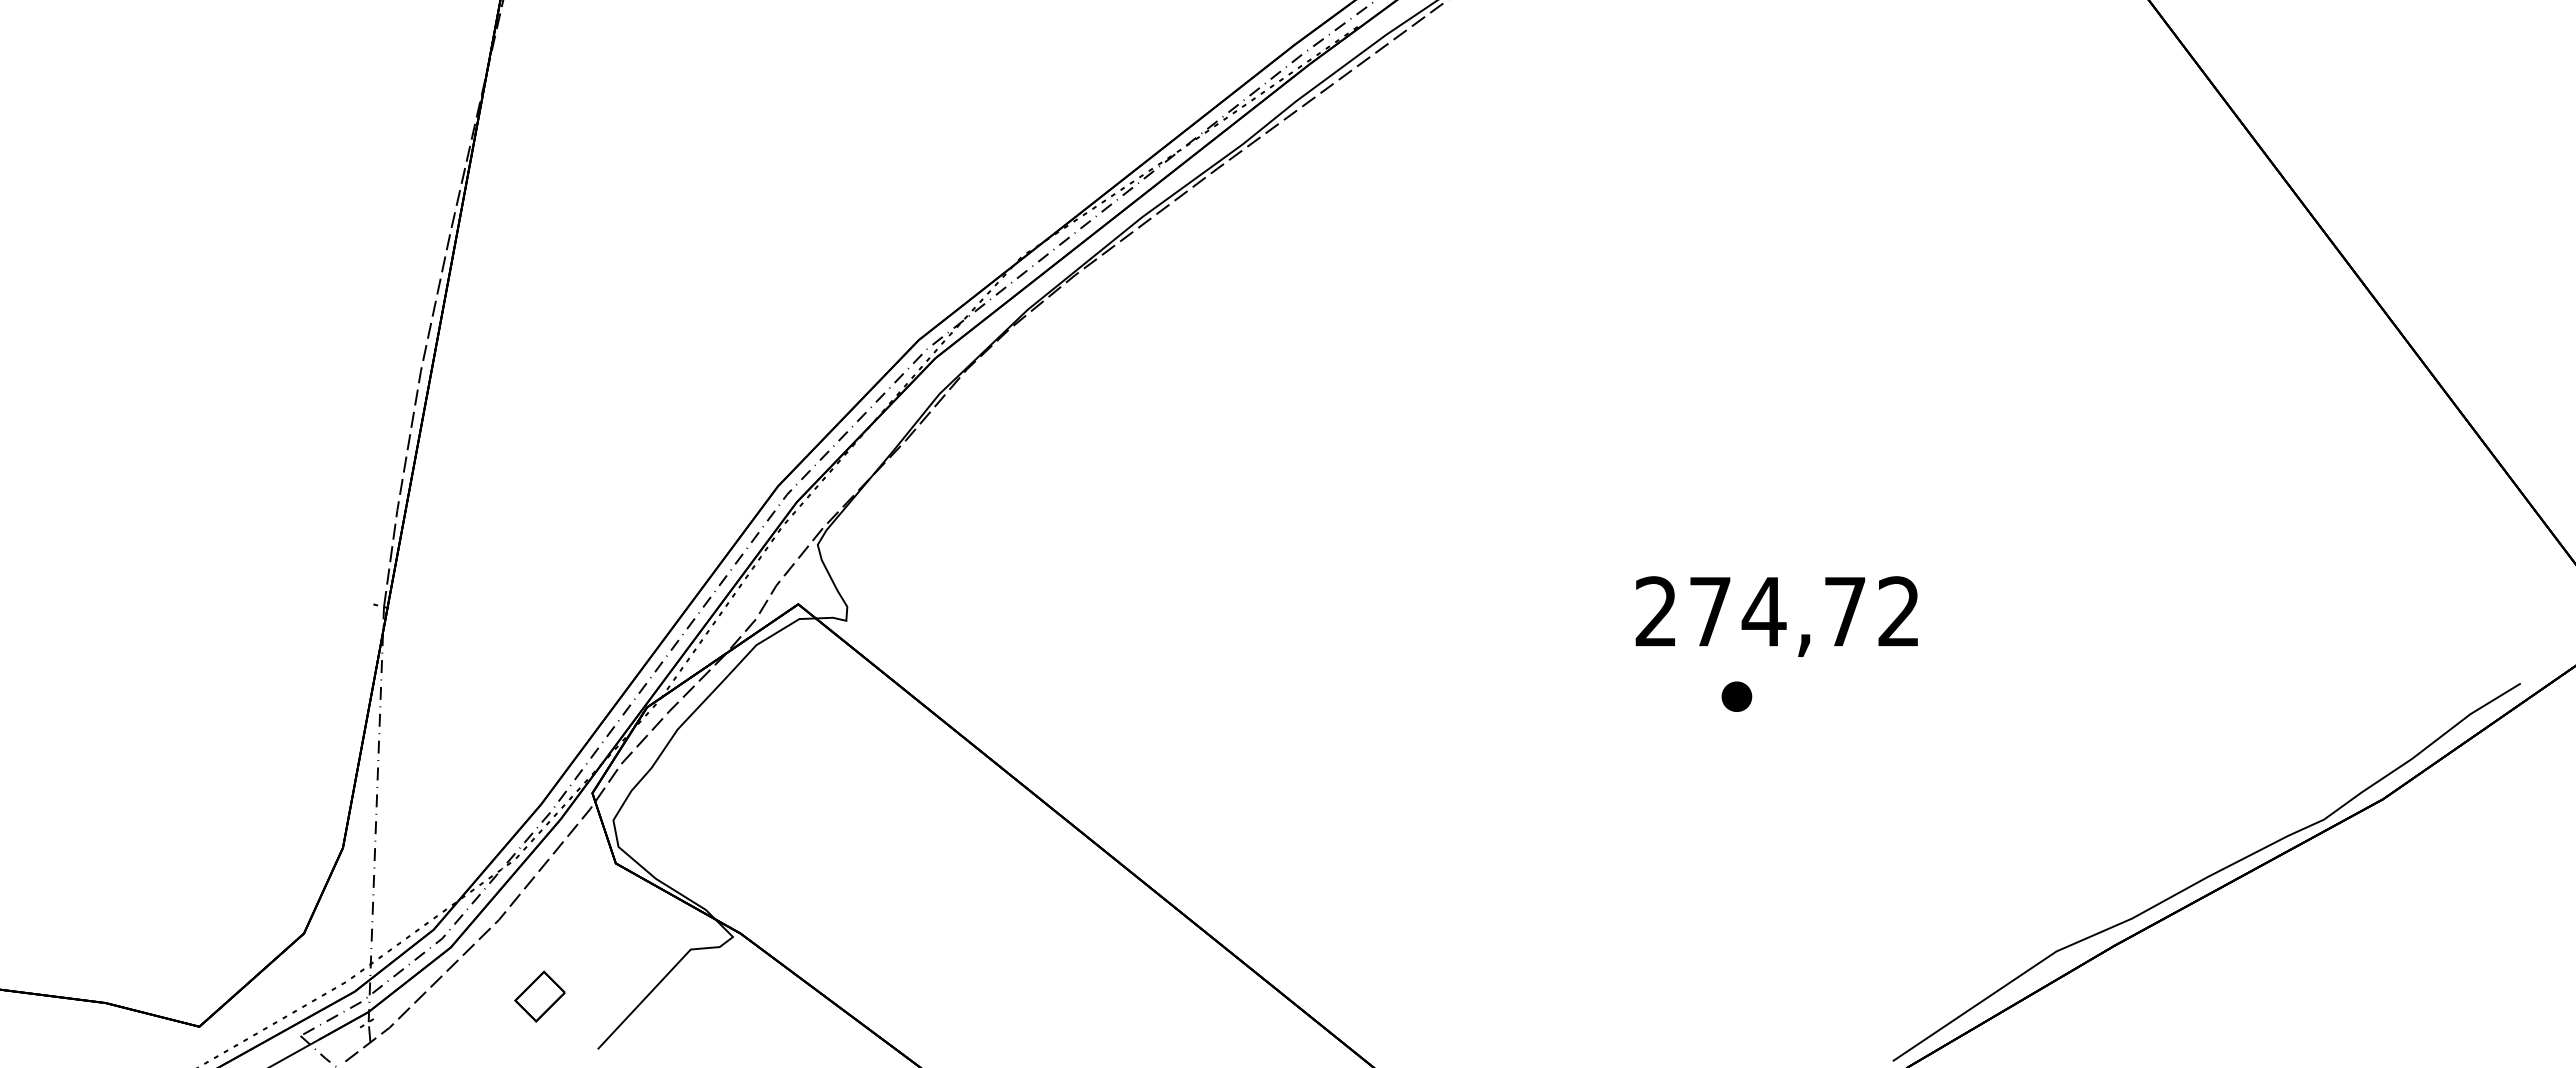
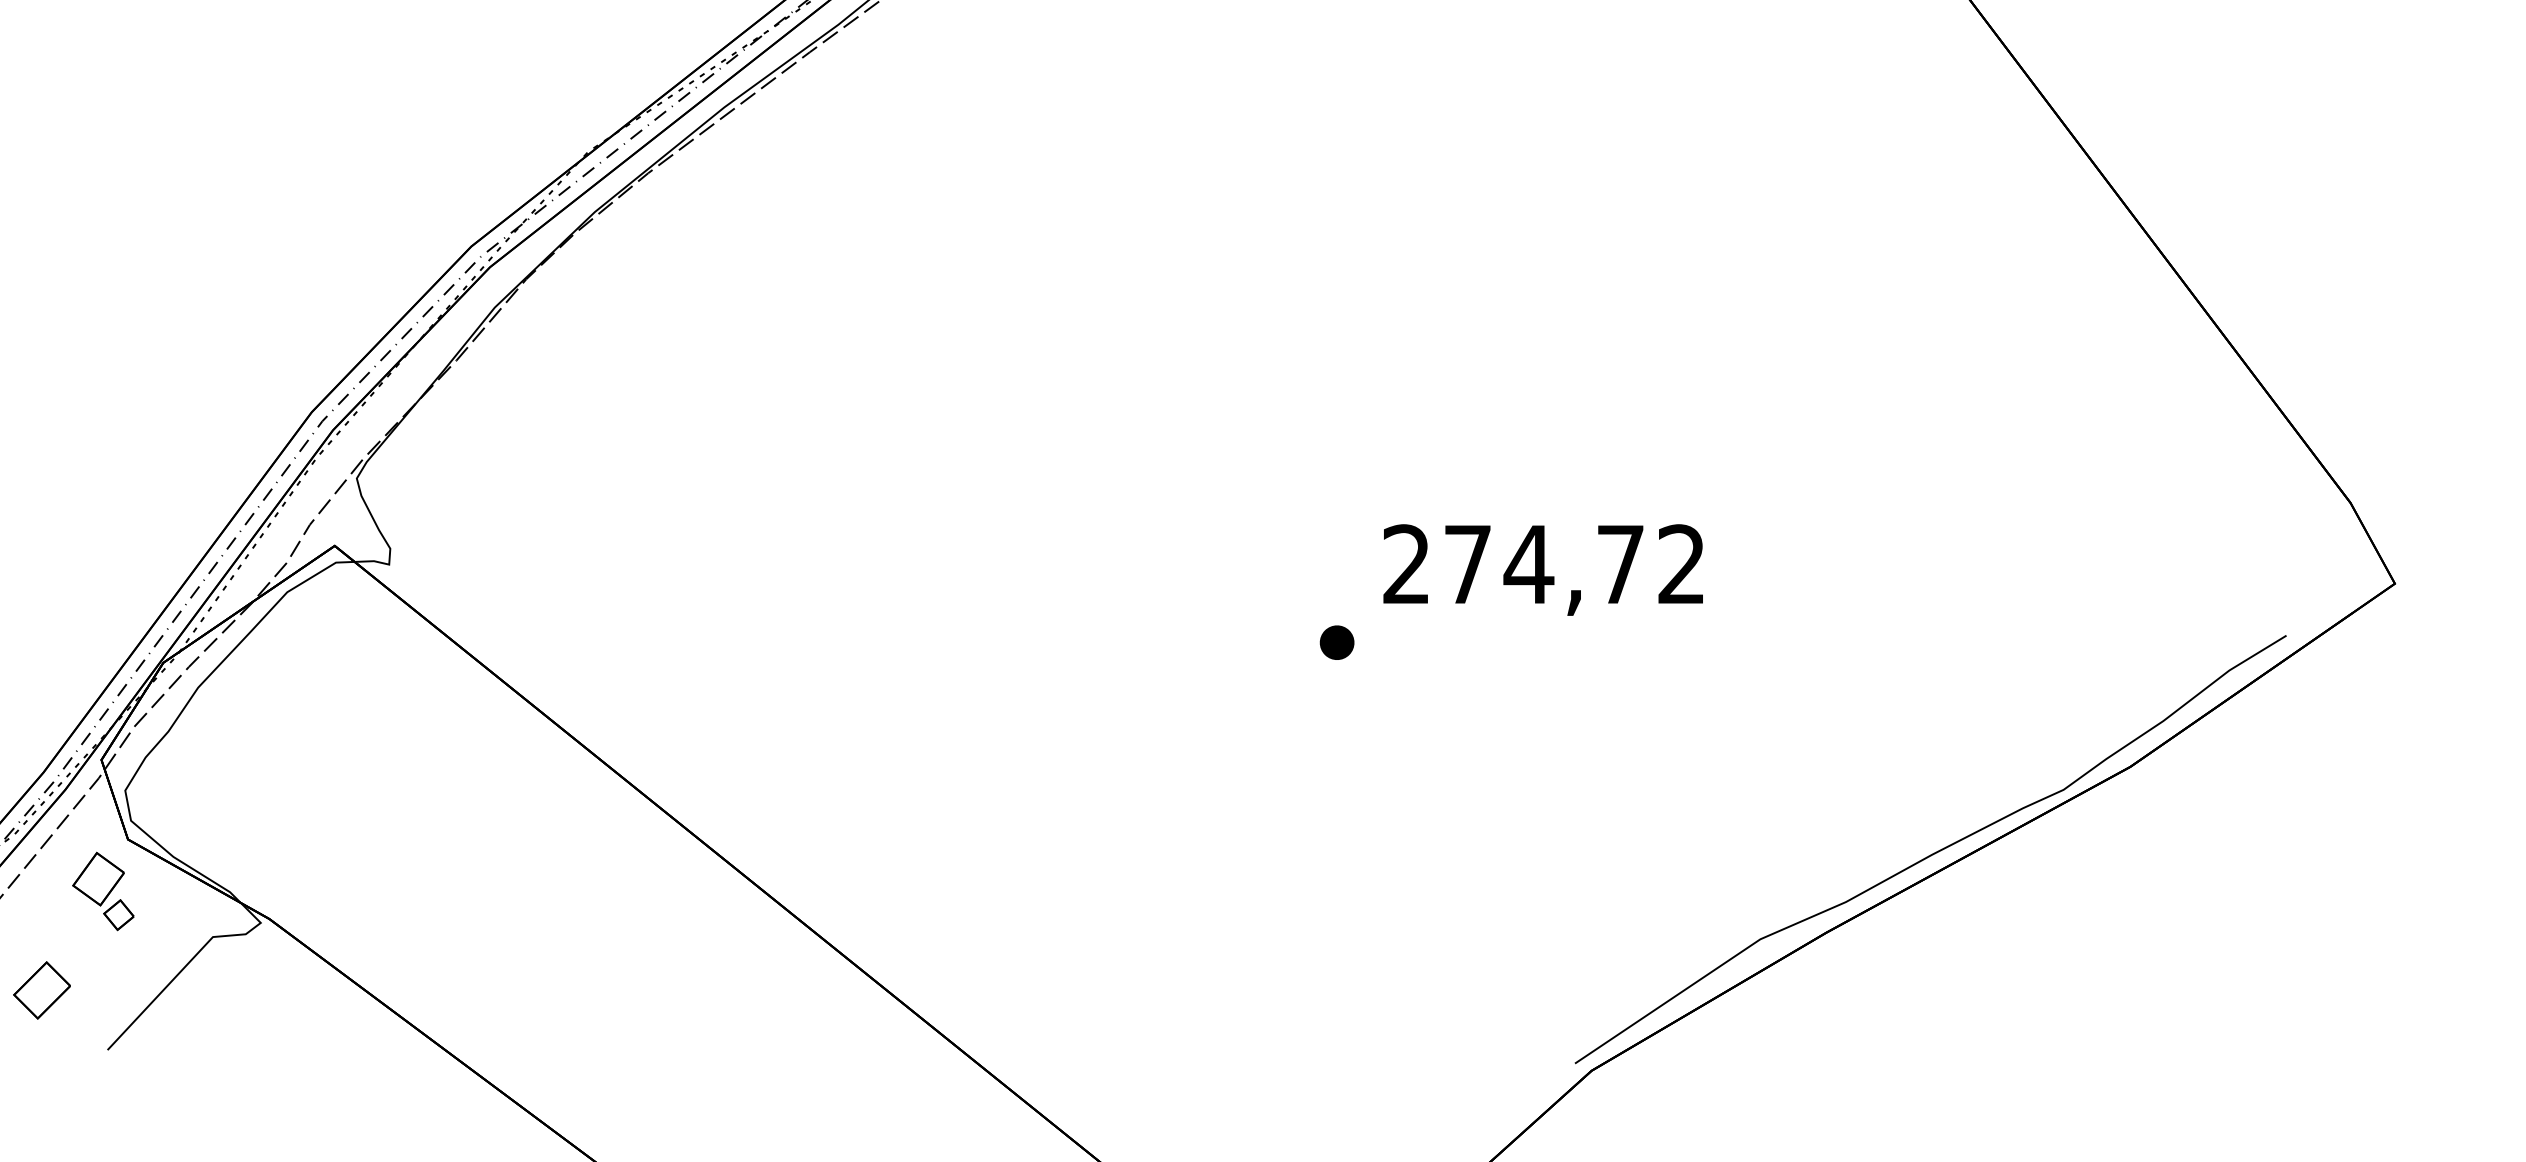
text: (1776, 616) -> (1542, 569), moved
part: (1736, 696) -> (1336, 642), moved
part: (593, 909) -> (102, 891), added

